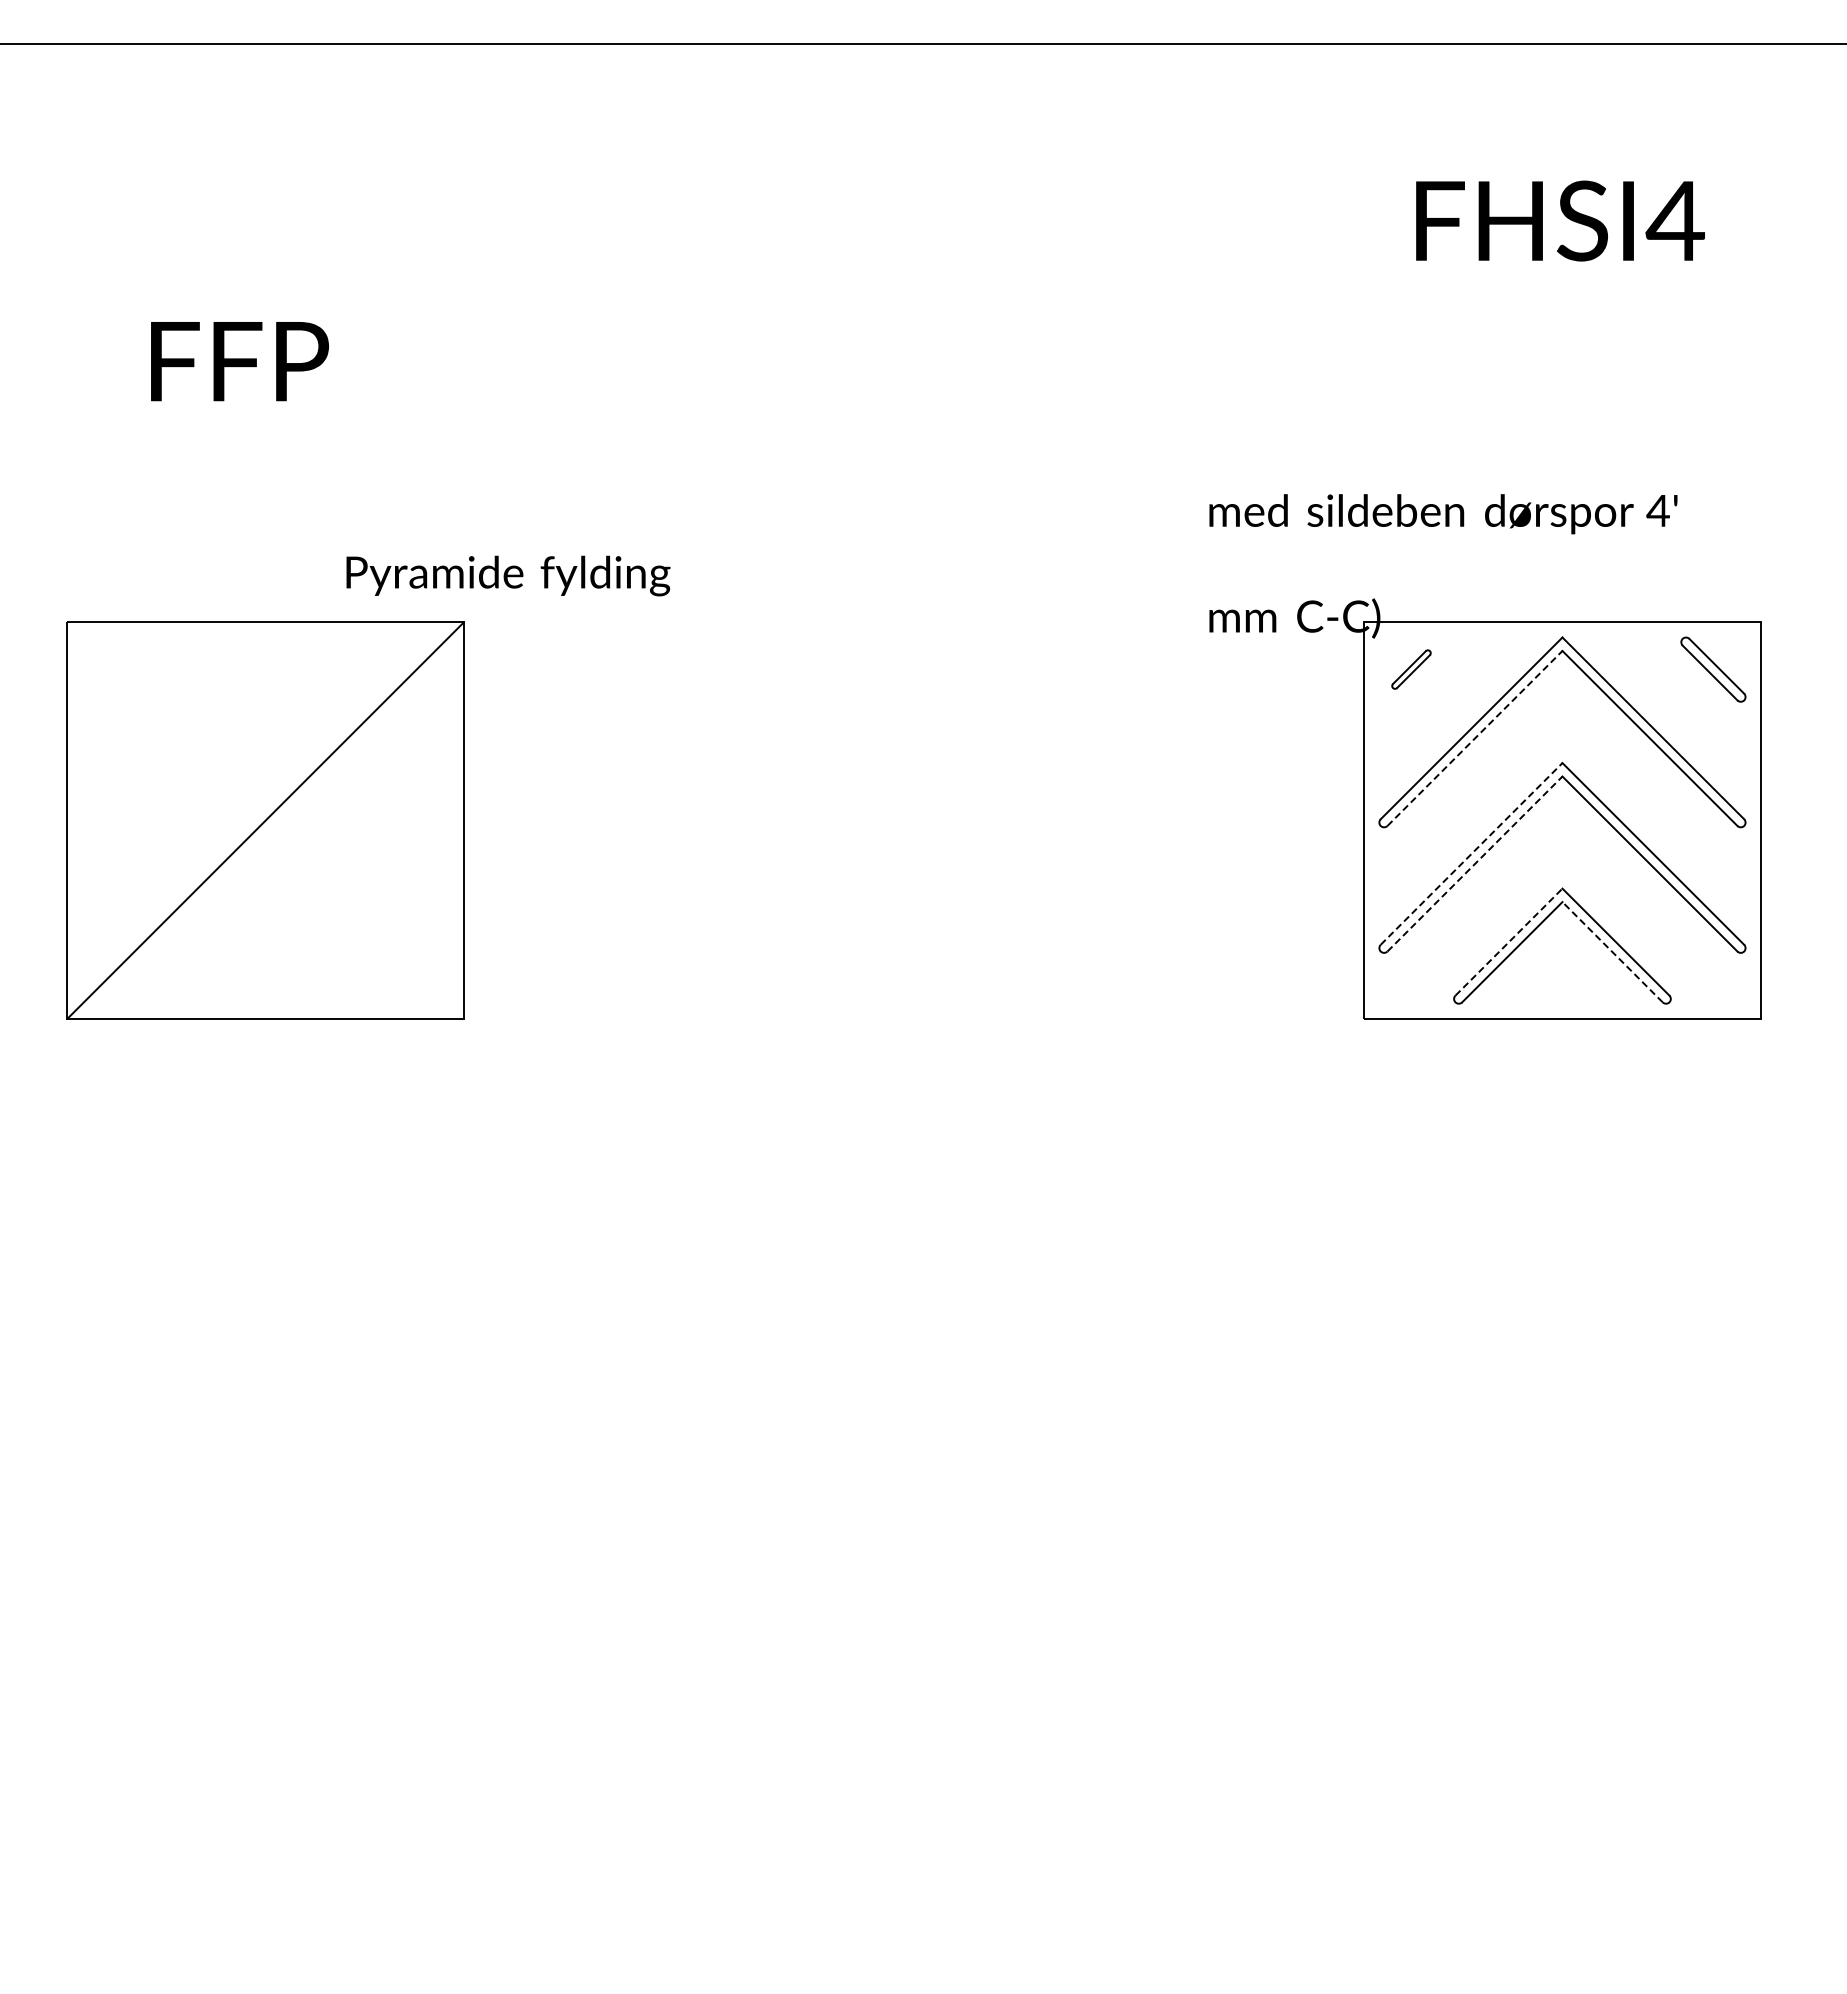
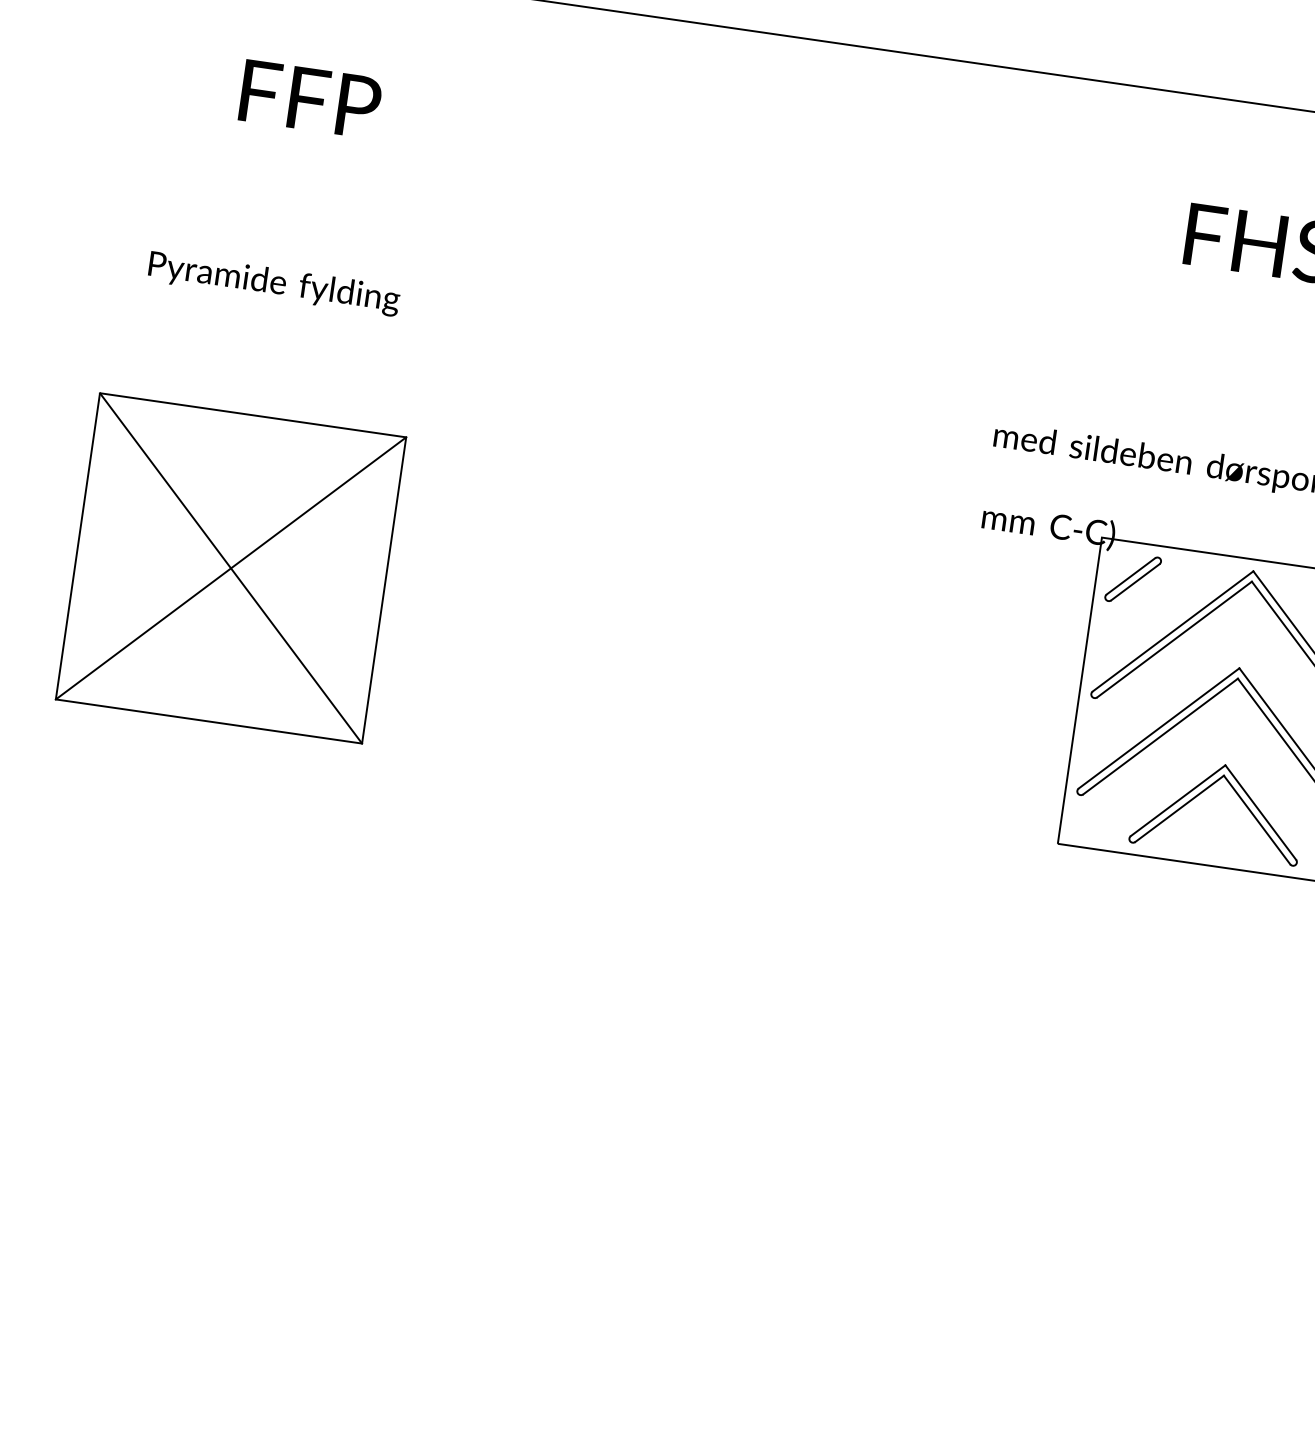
text: (239, 361) -> (310, 99), moved
text: (508, 575) -> (274, 283), moved
part: (1411, 669) -> (1133, 579), size x1.67
line: (1474, 738) -> (1174, 639), dashed -> solid
line: (265, 820) -> (230, 568), added
line: (1471, 853) -> (1159, 728), dashed -> solid
line: (1474, 864) -> (1160, 736), dashed -> solid
line: (1508, 942) -> (1177, 800), dashed -> solid
line: (1612, 952) -> (1256, 820), dashed -> solid

